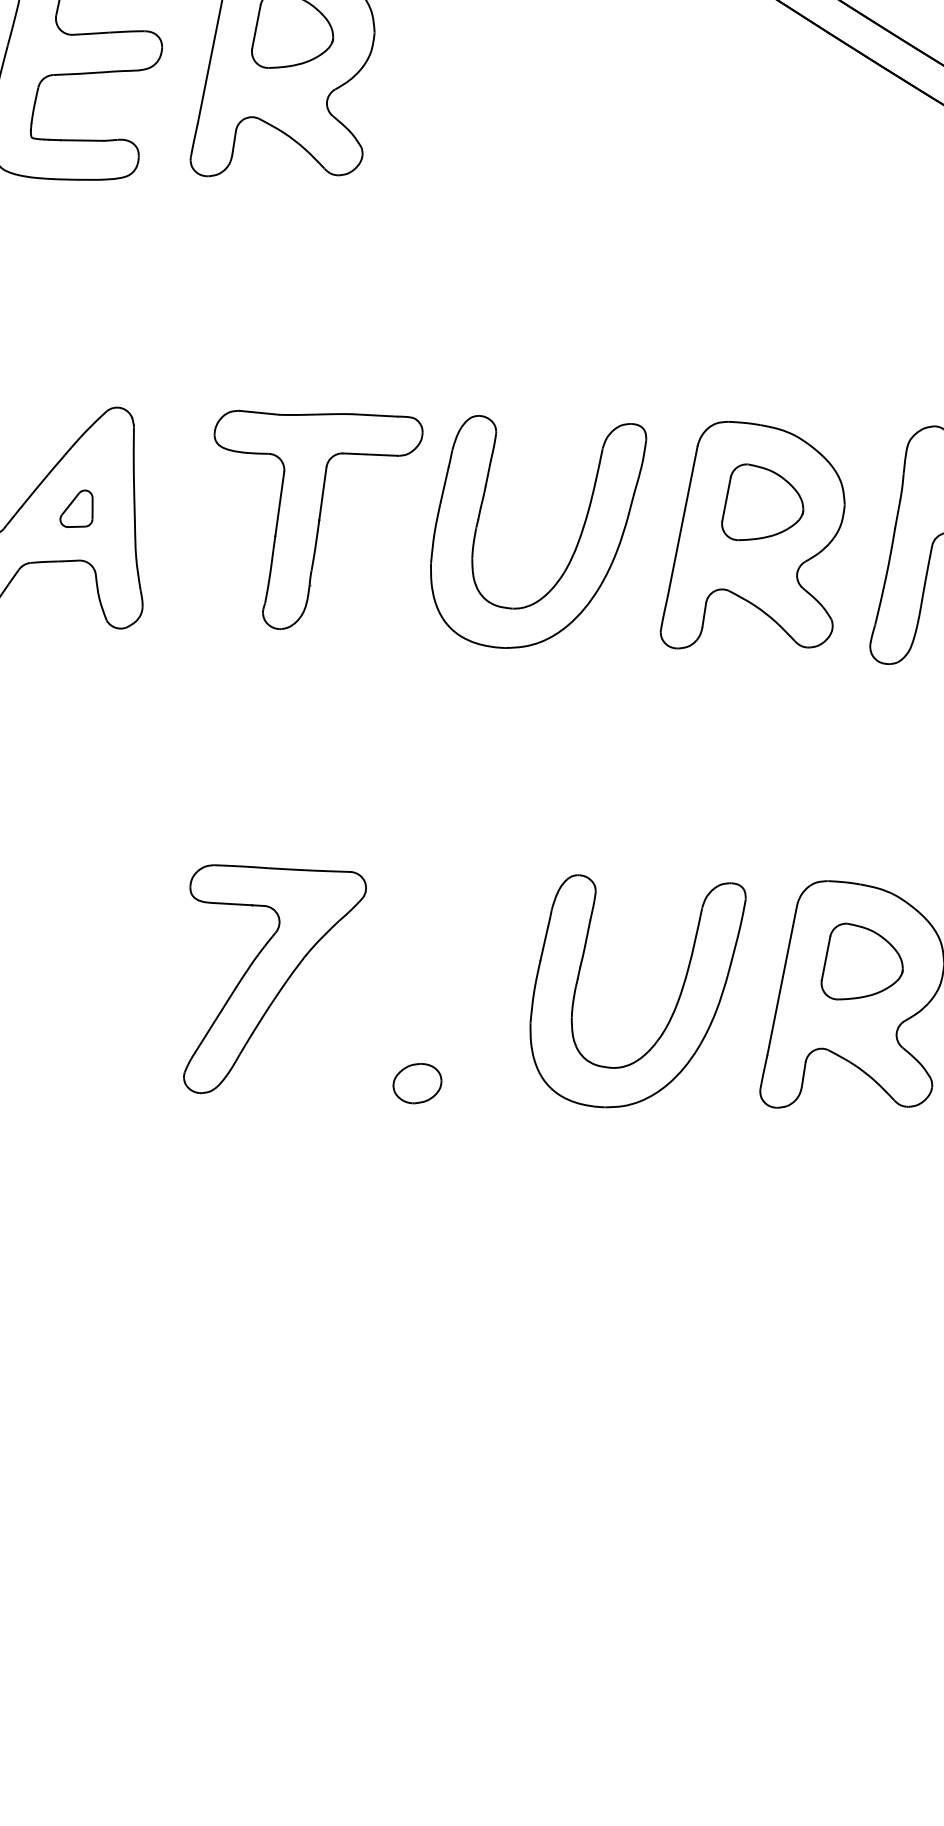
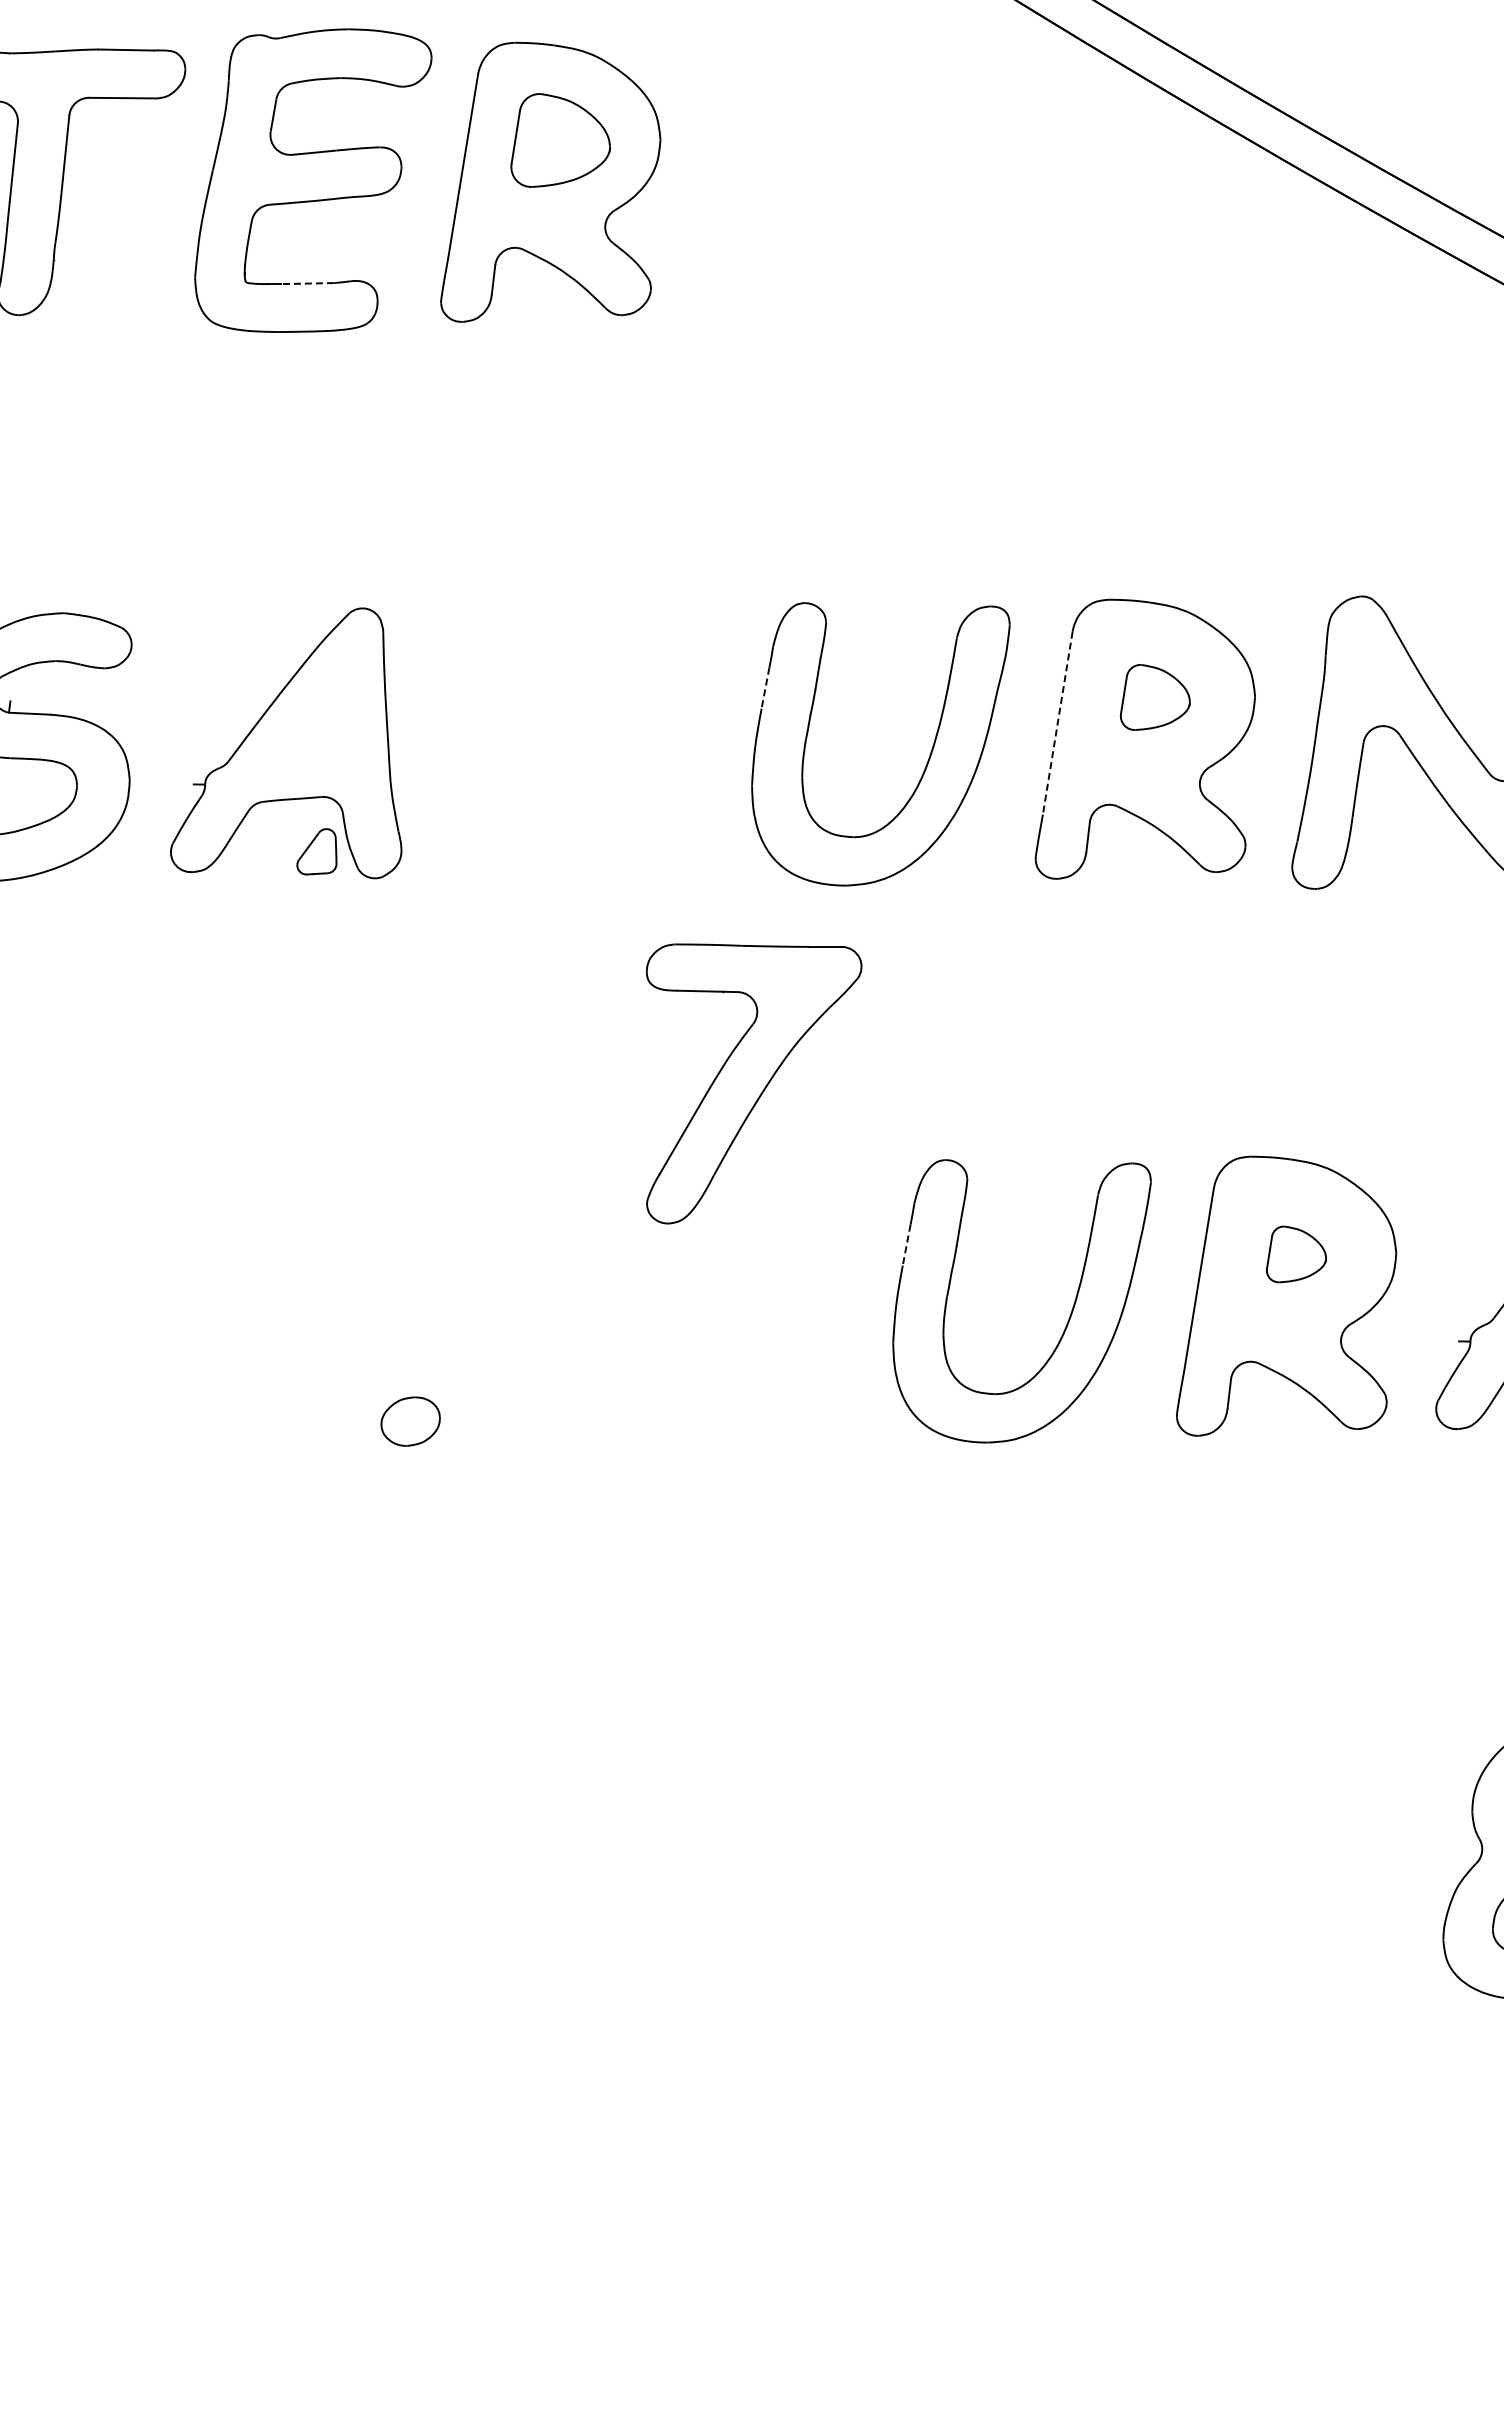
line: (81, 140) -> (307, 283), solid -> dashed
line: (444, 484) -> (765, 688), solid -> dashed
part: (763, 503) -> (1155, 697), size x0.7
part: (76, 508) -> (316, 851), moved
part: (315, 520) -> (609, 738), removed
line: (682, 521) -> (1057, 723), solid -> dashed
line: (544, 943) -> (906, 1245), solid -> dashed
part: (862, 962) -> (1296, 1254), size x0.6
part: (275, 981) -> (754, 1083), moved
part: (417, 1083) -> (410, 1421), moved

